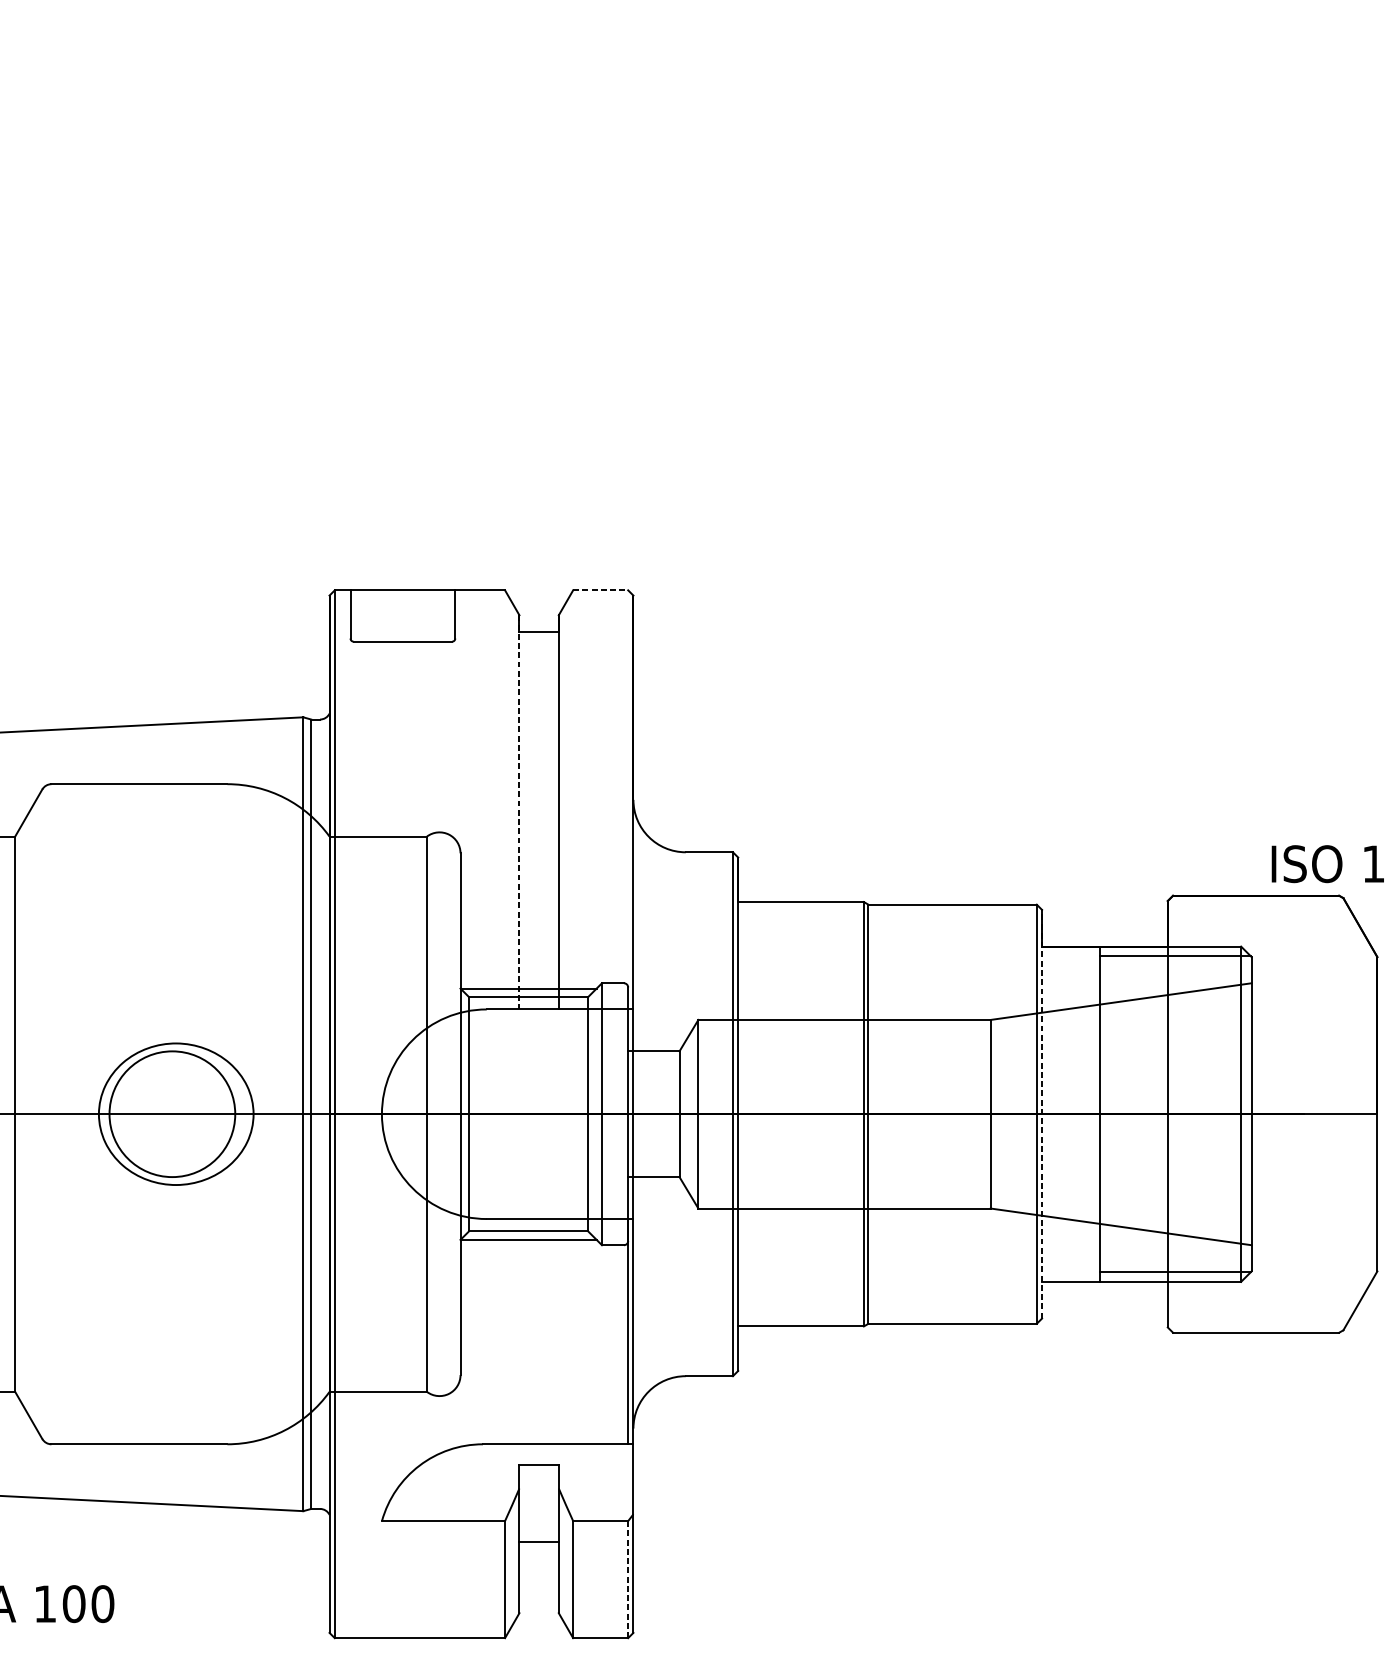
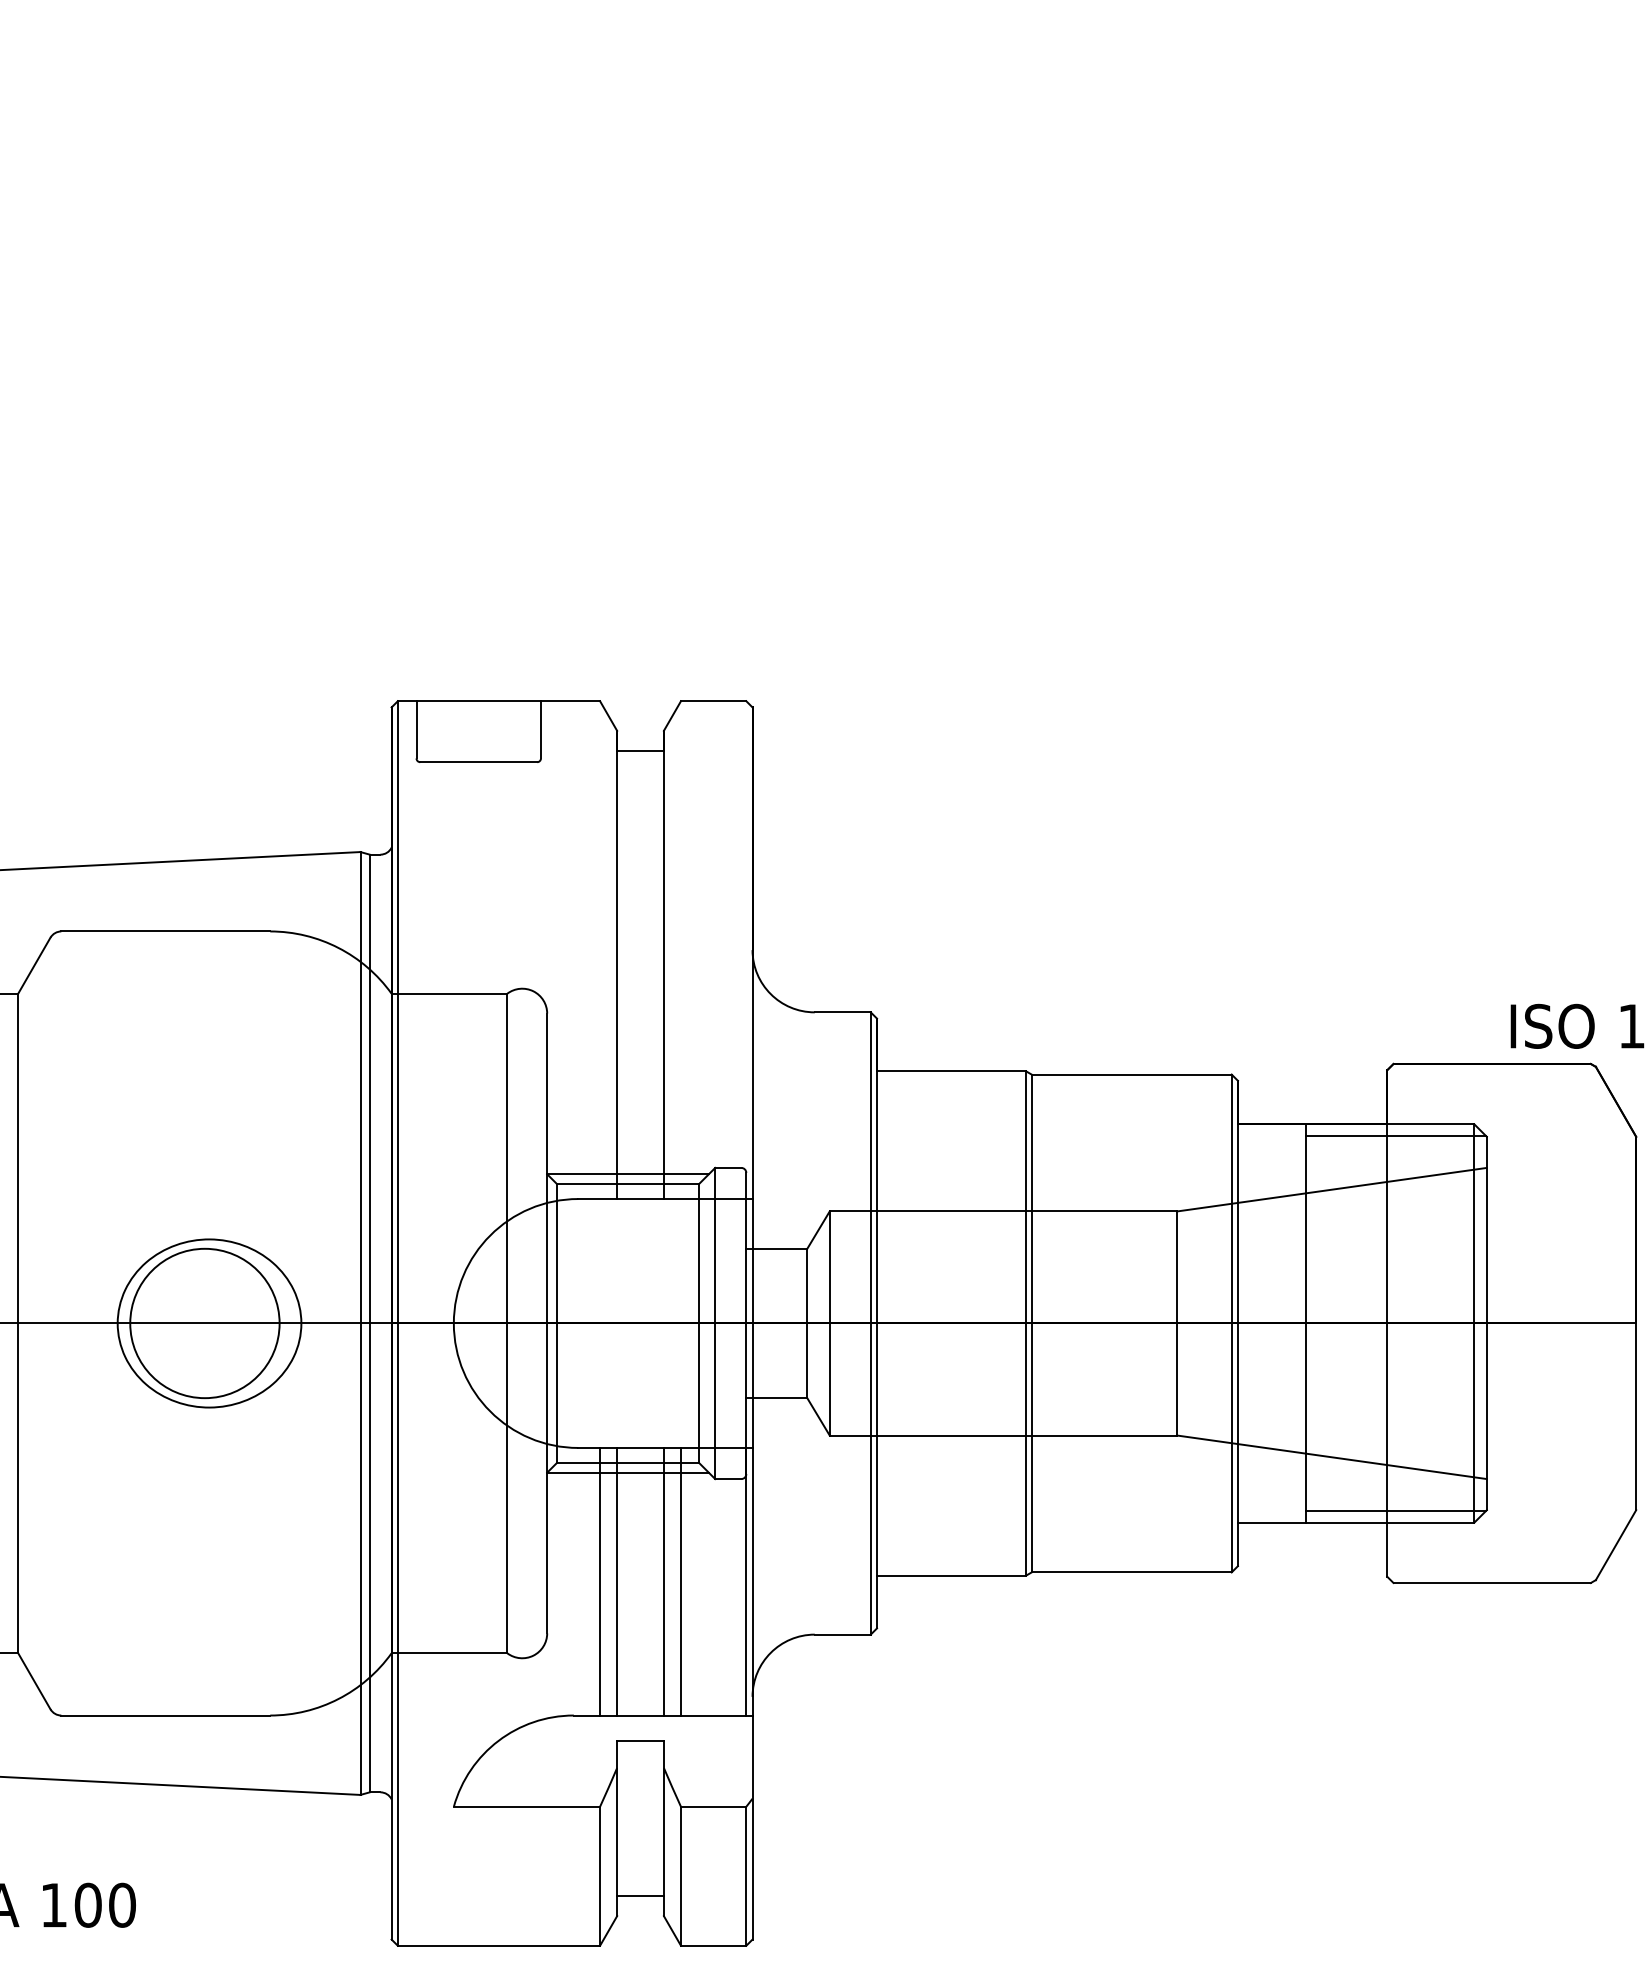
line: (600, 590) -> (713, 701), dashed -> solid
line: (519, 812) -> (617, 965), dashed -> solid
line: (1041, 1114) -> (1237, 1323), dashed -> solid
line: (505, 1331) -> (600, 1581), added
line: (519, 1331) -> (617, 1581), added
line: (558, 1331) -> (663, 1581), added
line: (572, 1331) -> (680, 1581), added
line: (539, 1541) -> (640, 1895), moved
line: (628, 1579) -> (746, 1876), dashed -> solid

